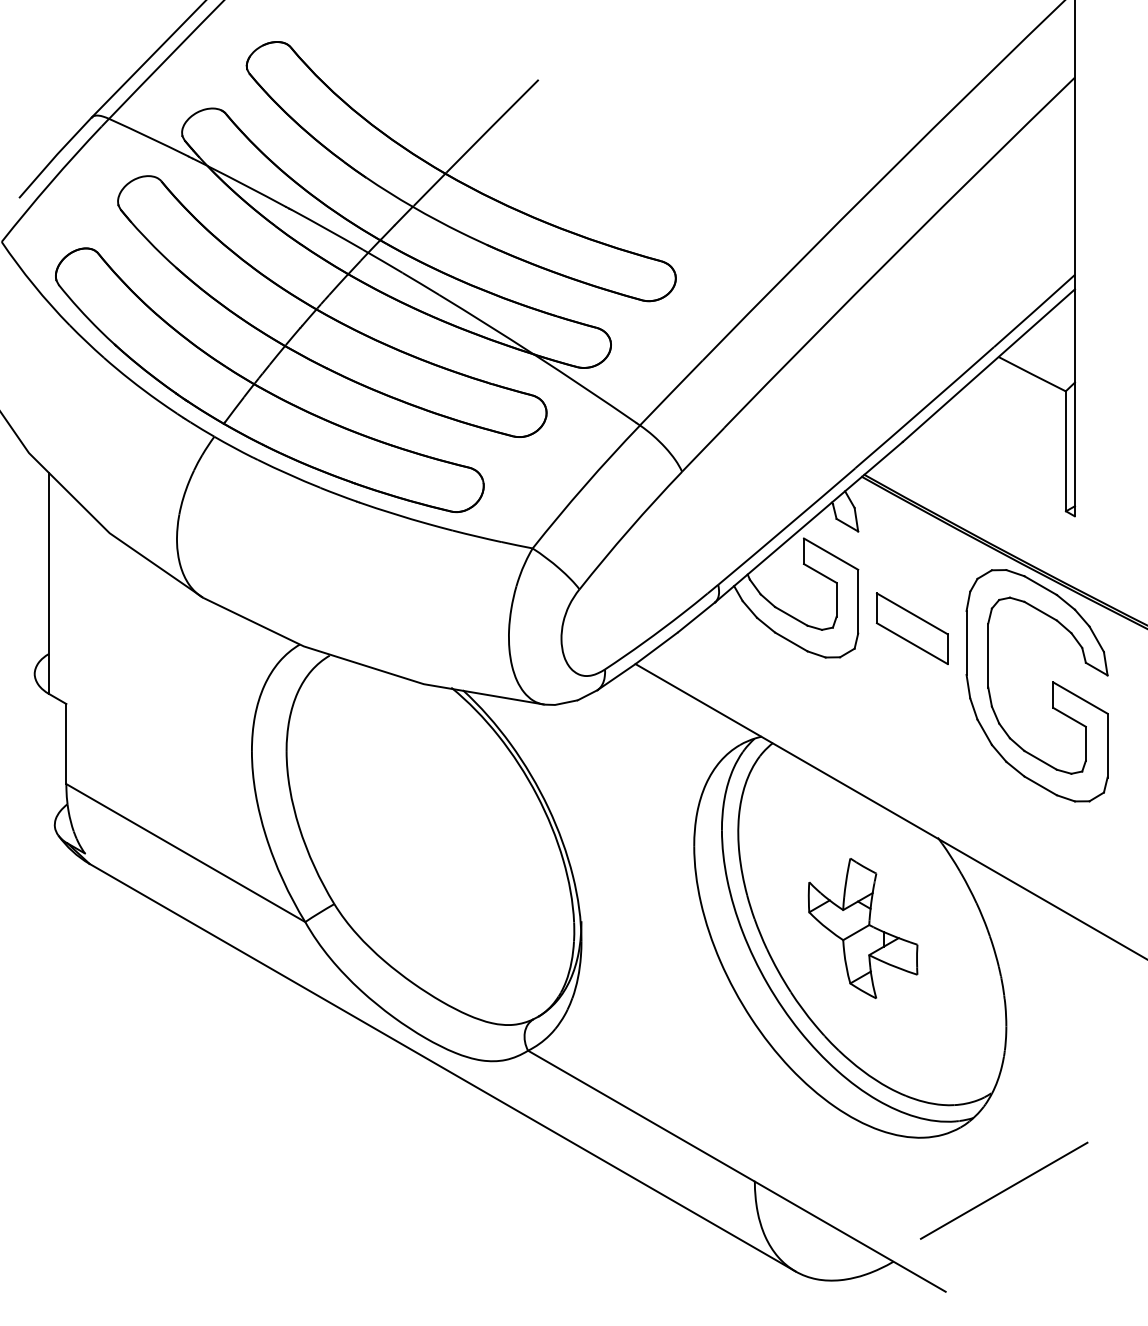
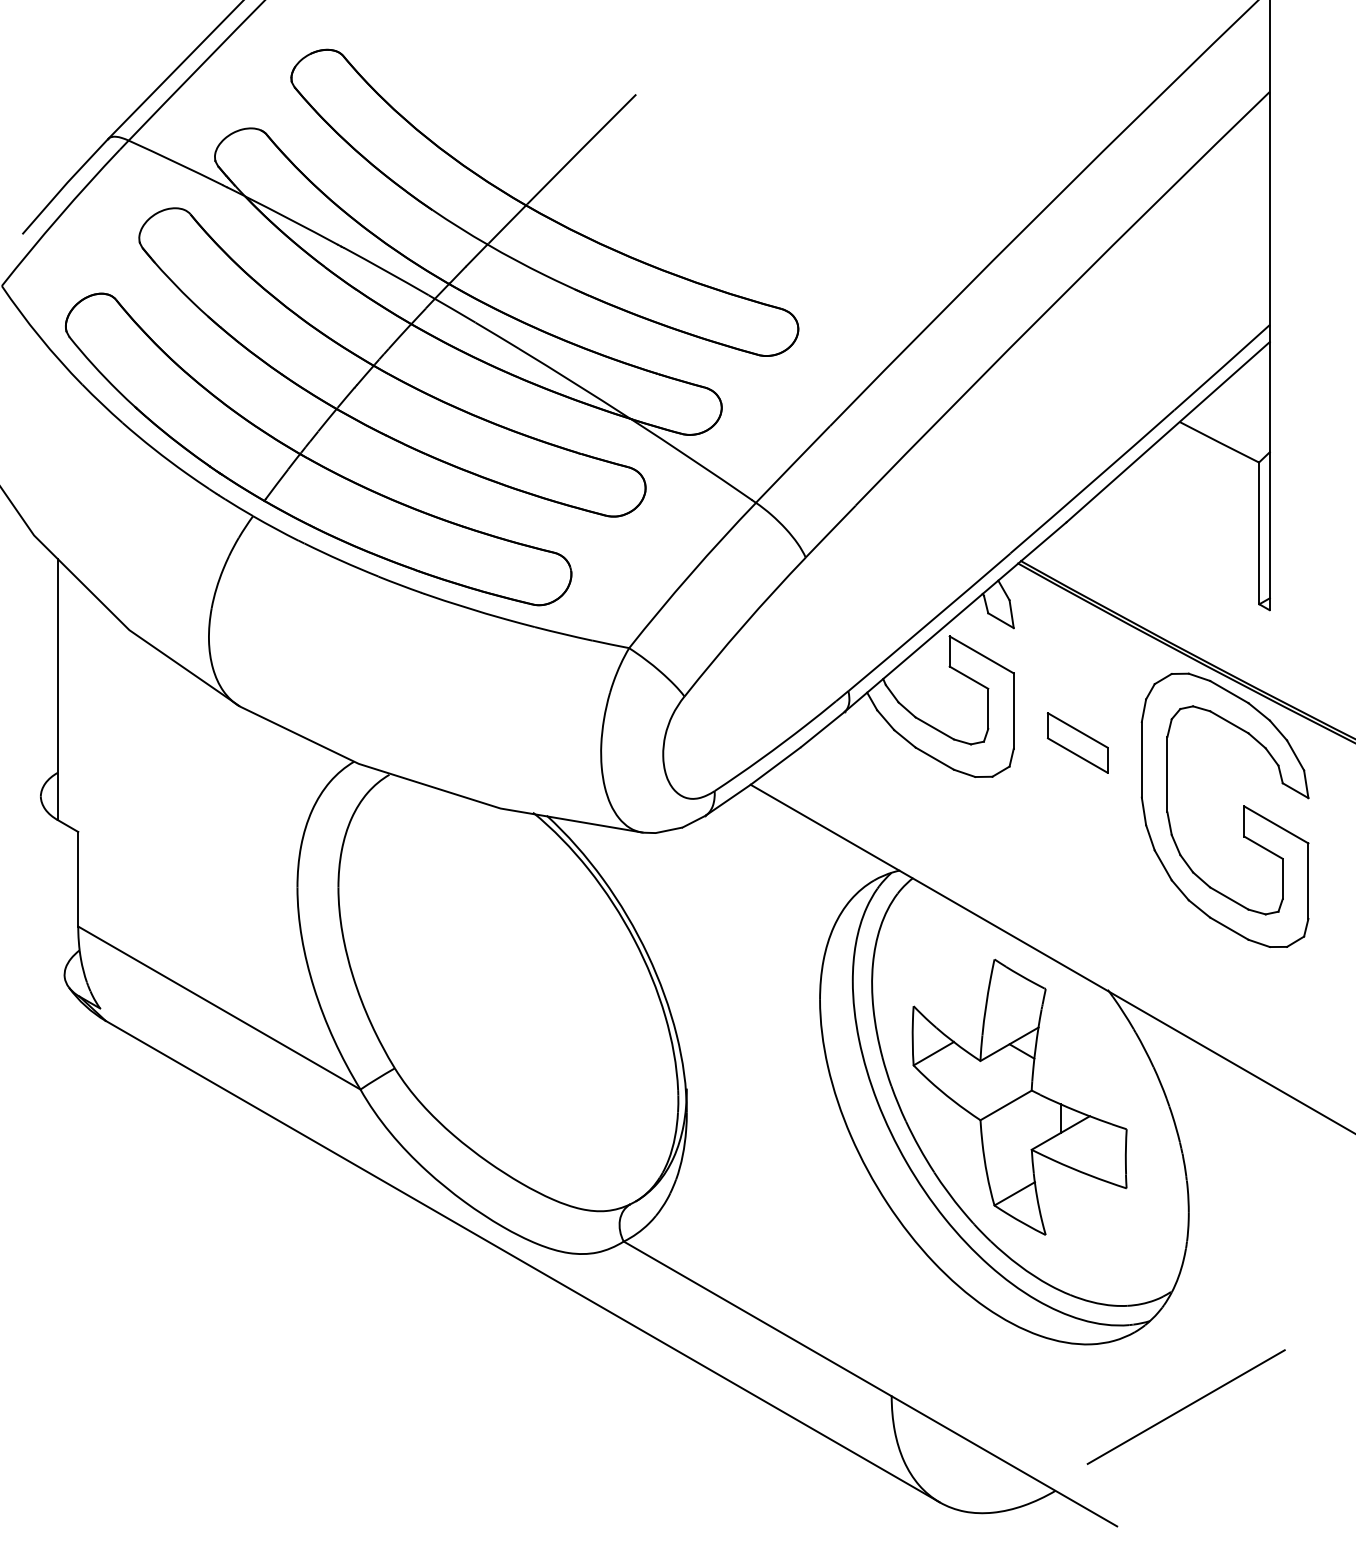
part: (912, 628) -> (1077, 742), size x0.71
part: (863, 927) -> (1019, 1096), size x1.67

